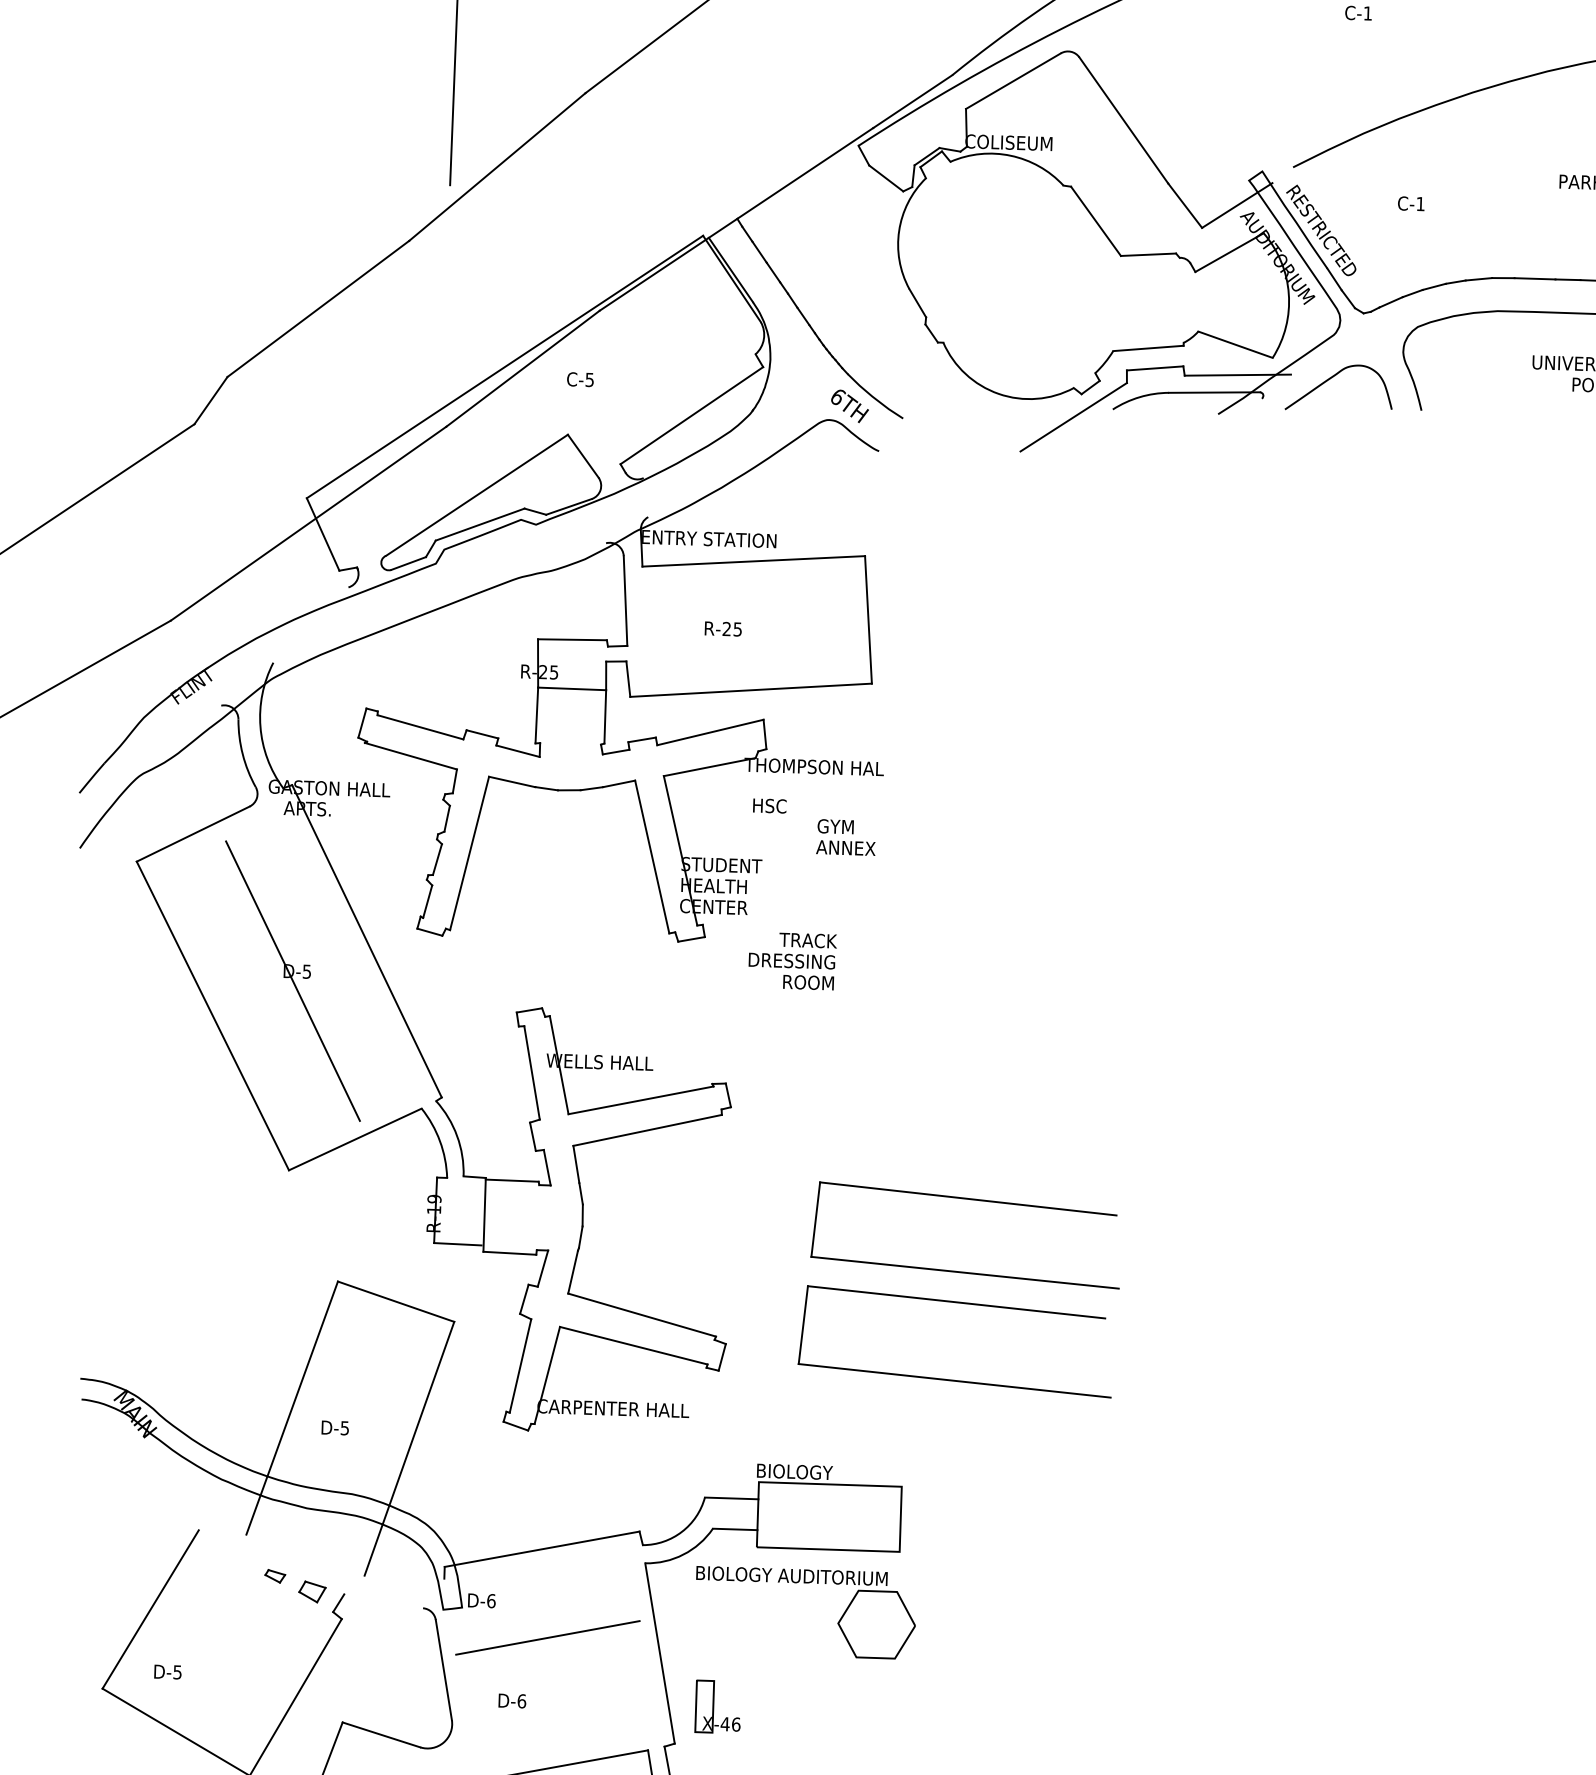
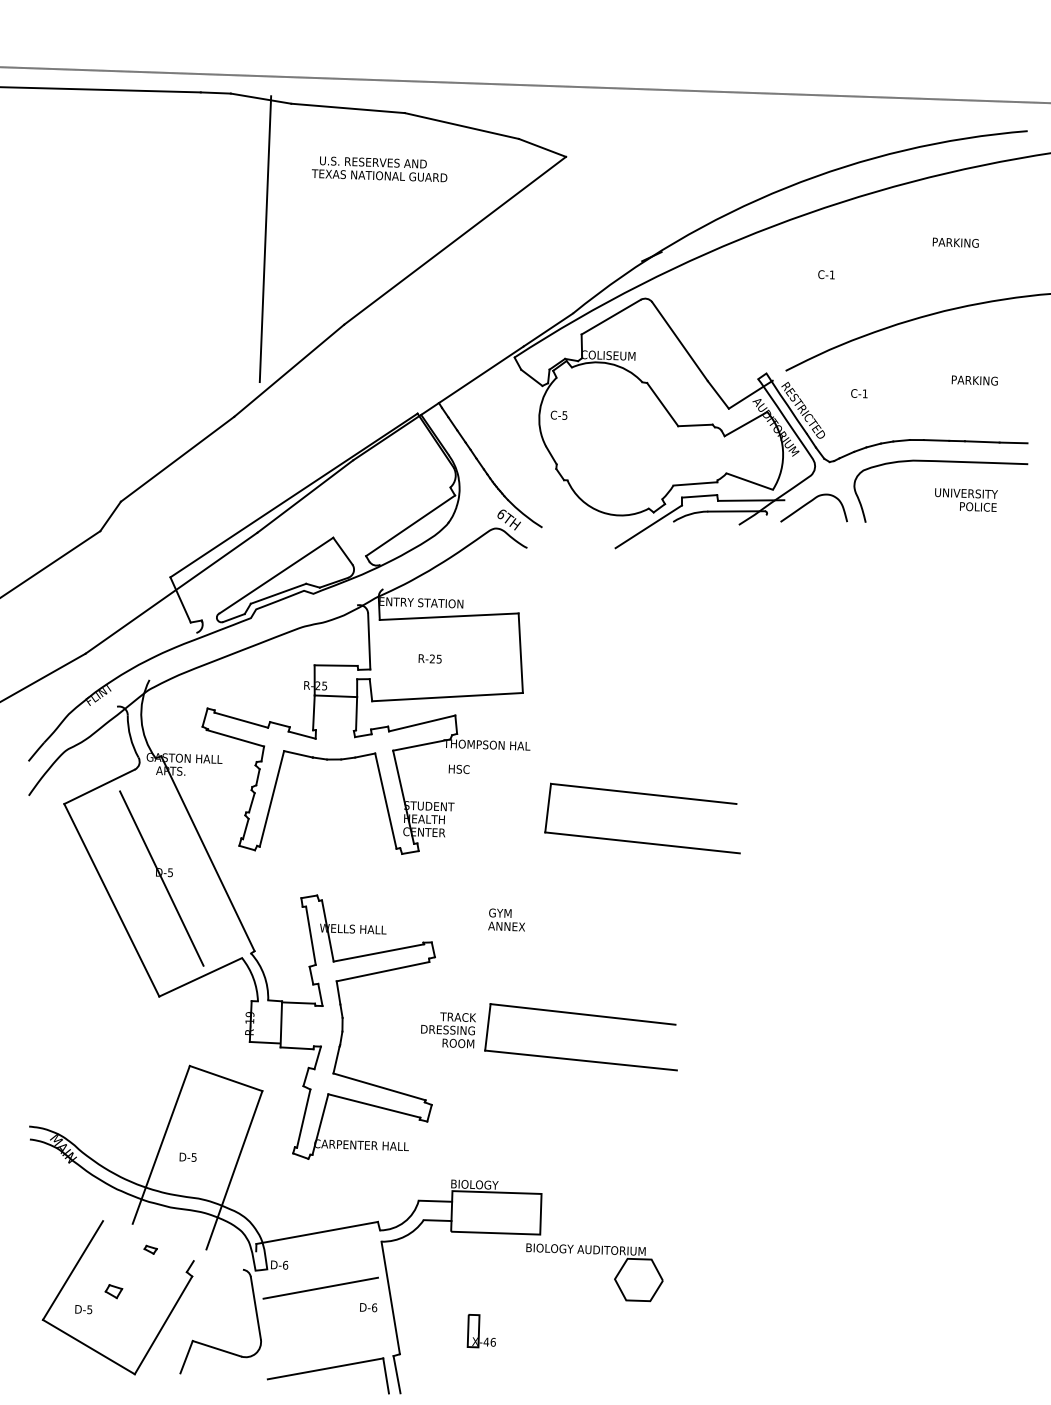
text: (579, 378) -> (558, 414), moved
text: (845, 836) -> (506, 919), moved
text: (792, 961) -> (448, 1030), moved
part: (953, 1378) -> (641, 841), moved
part: (805, 1583) -> (594, 1254), moved
part: (311, 1591) -> (113, 1291), moved
text: (512, 1700) -> (368, 1307), moved
part: (715, 1707) -> (480, 1331), moved

